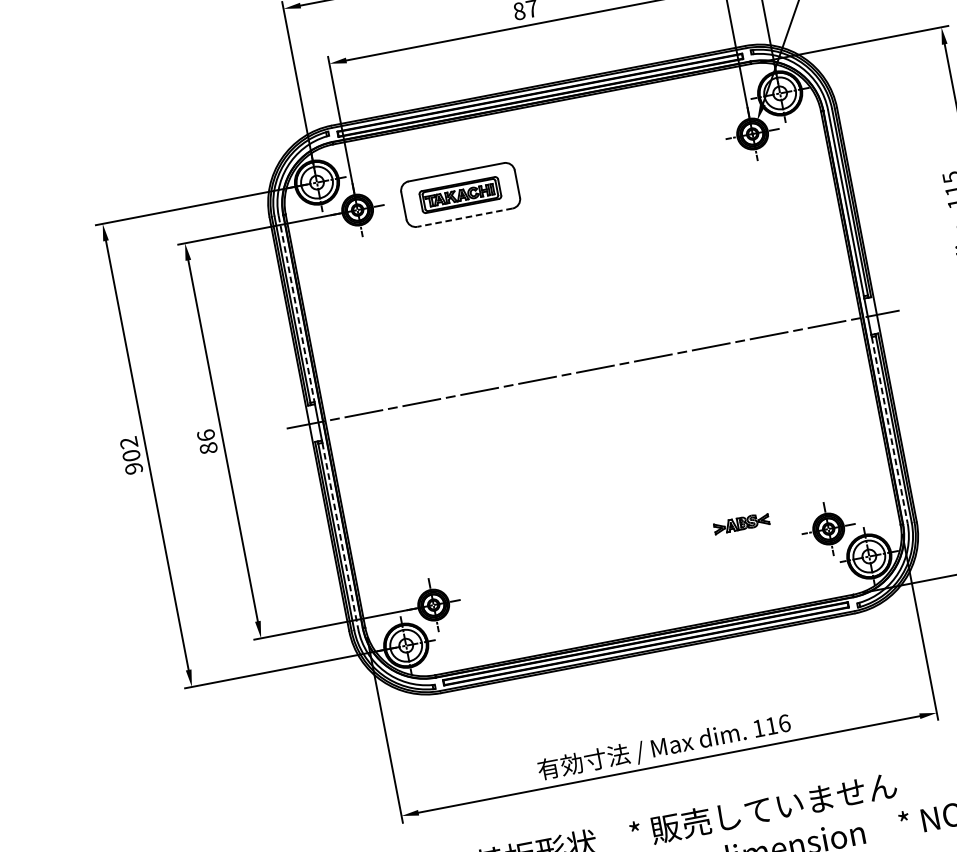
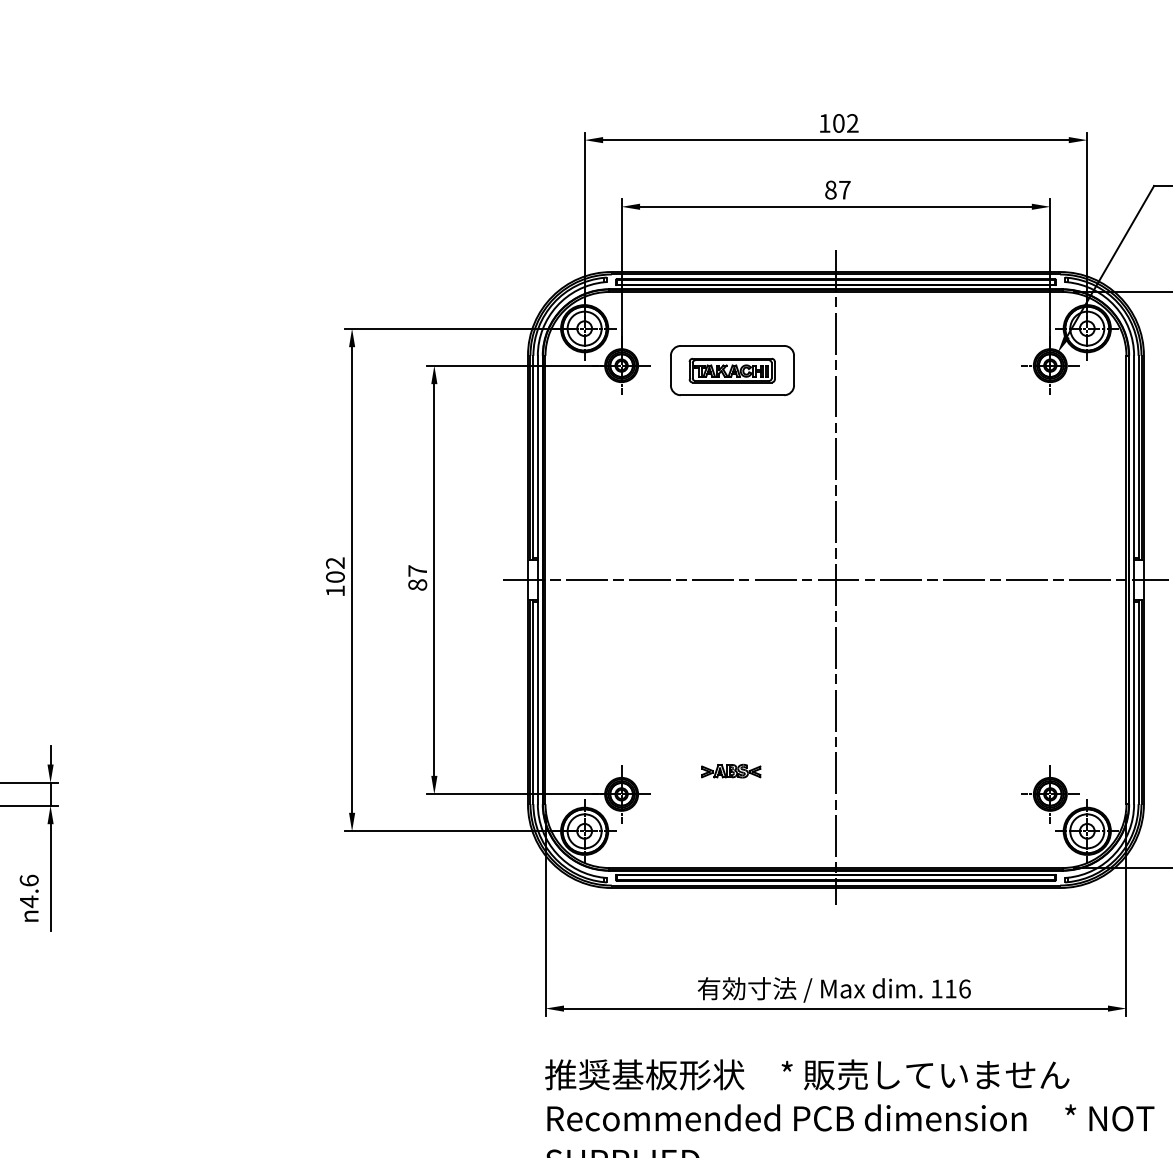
line: (465, 217) -> (732, 395), dashed -> solid
line: (296, 309) -> (537, 457), dashed -> solid
line: (592, 367) -> (835, 577), added
line: (890, 430) -> (1134, 703), dashed -> solid
text: (205, 435) -> (417, 570), 86 -> 87
text: (133, 468) -> (335, 590), 902 -> 102
part: (741, 523) -> (731, 770), moved
line: (340, 536) -> (537, 703), dashed -> solid

